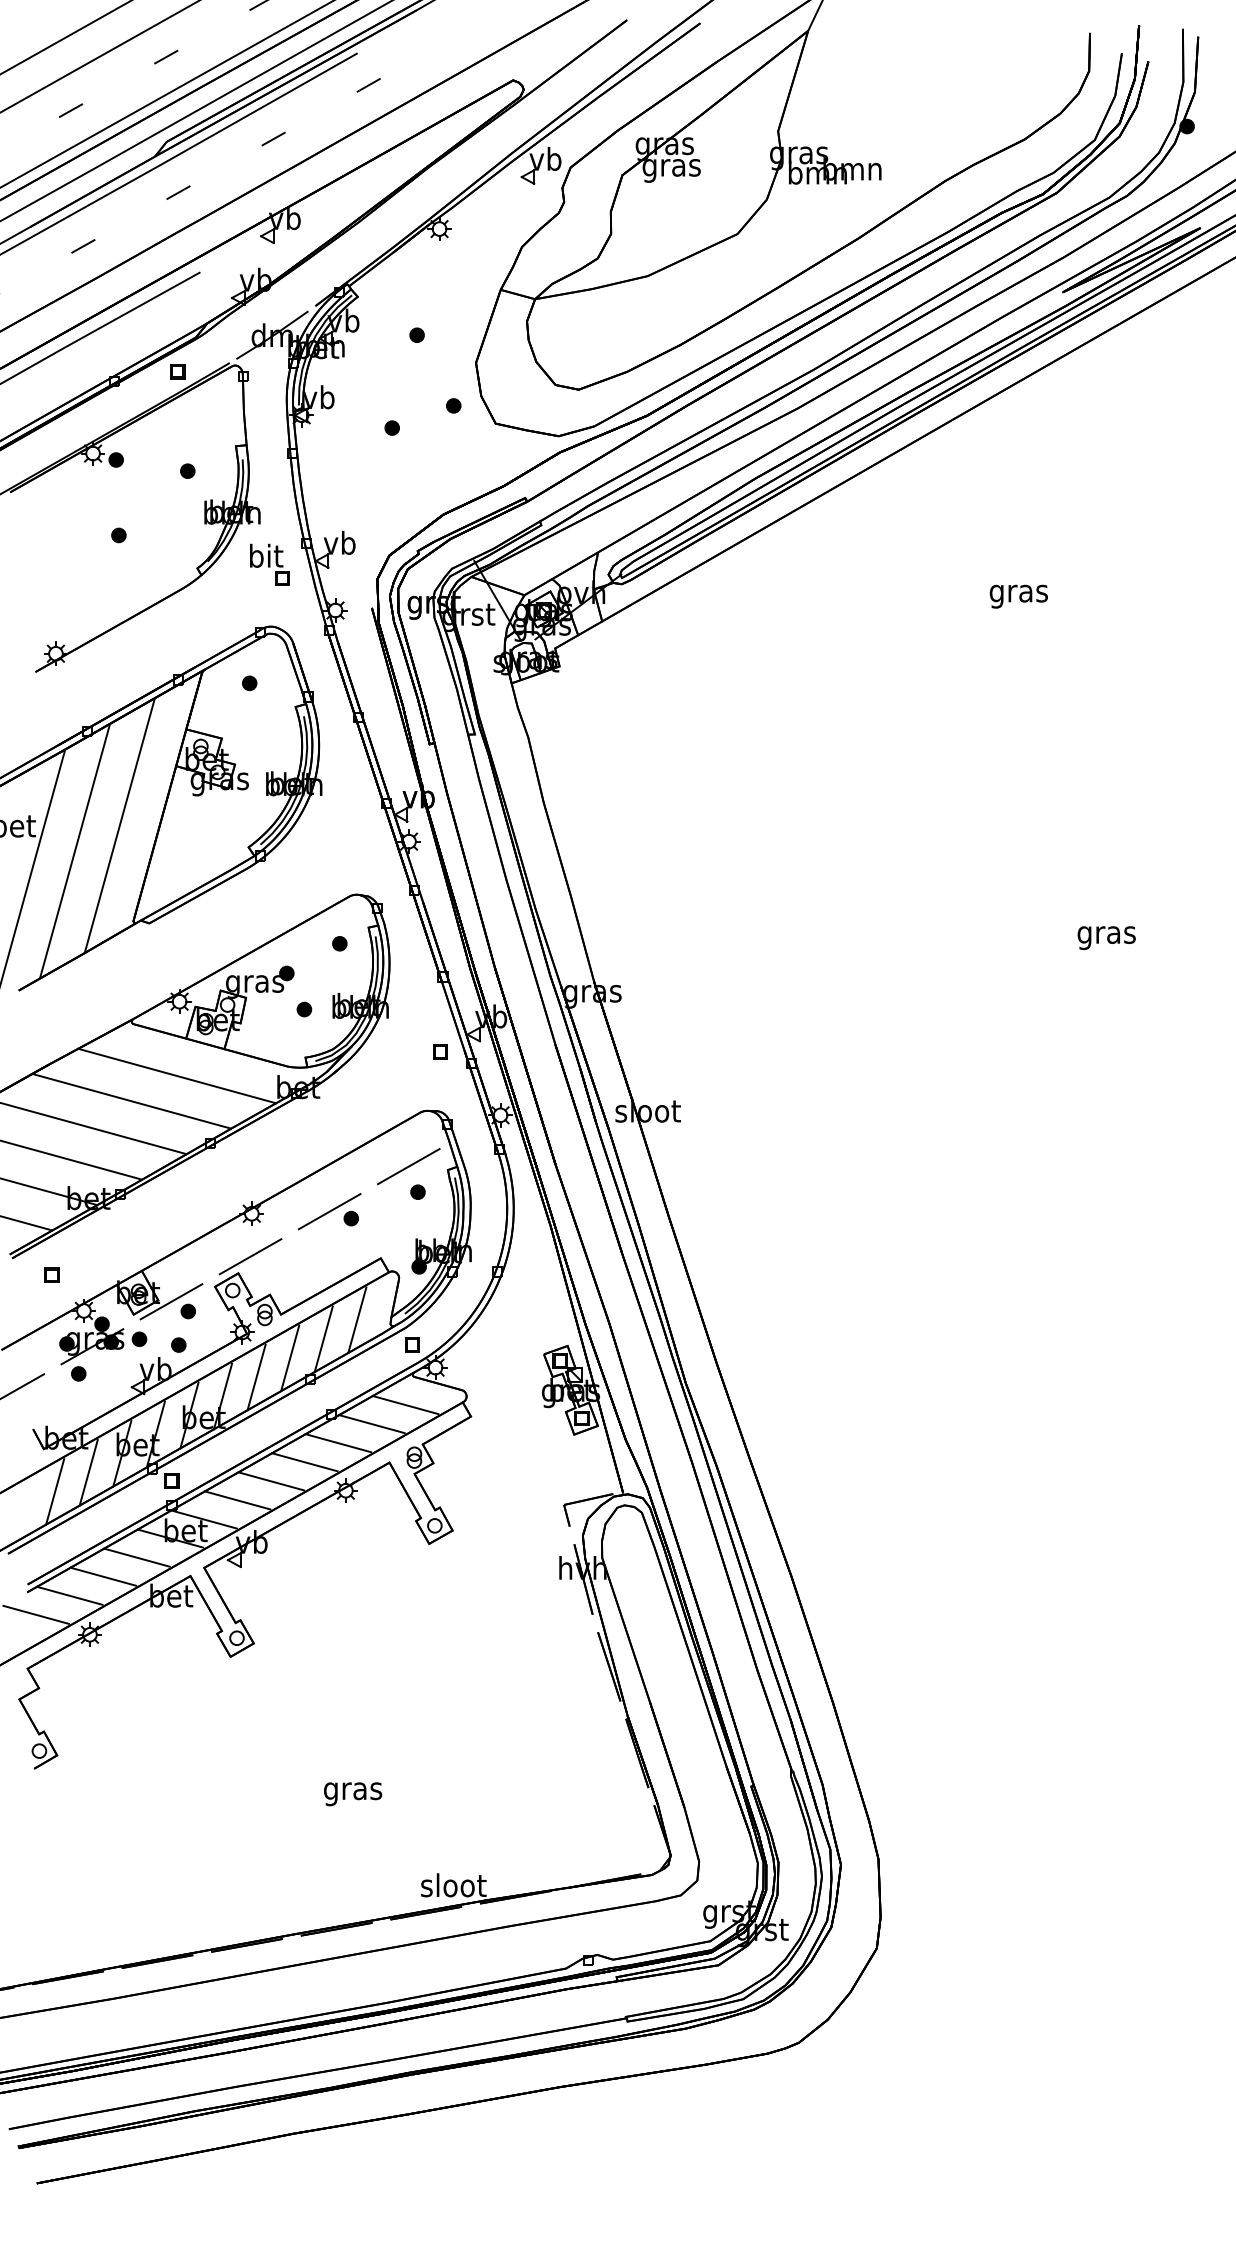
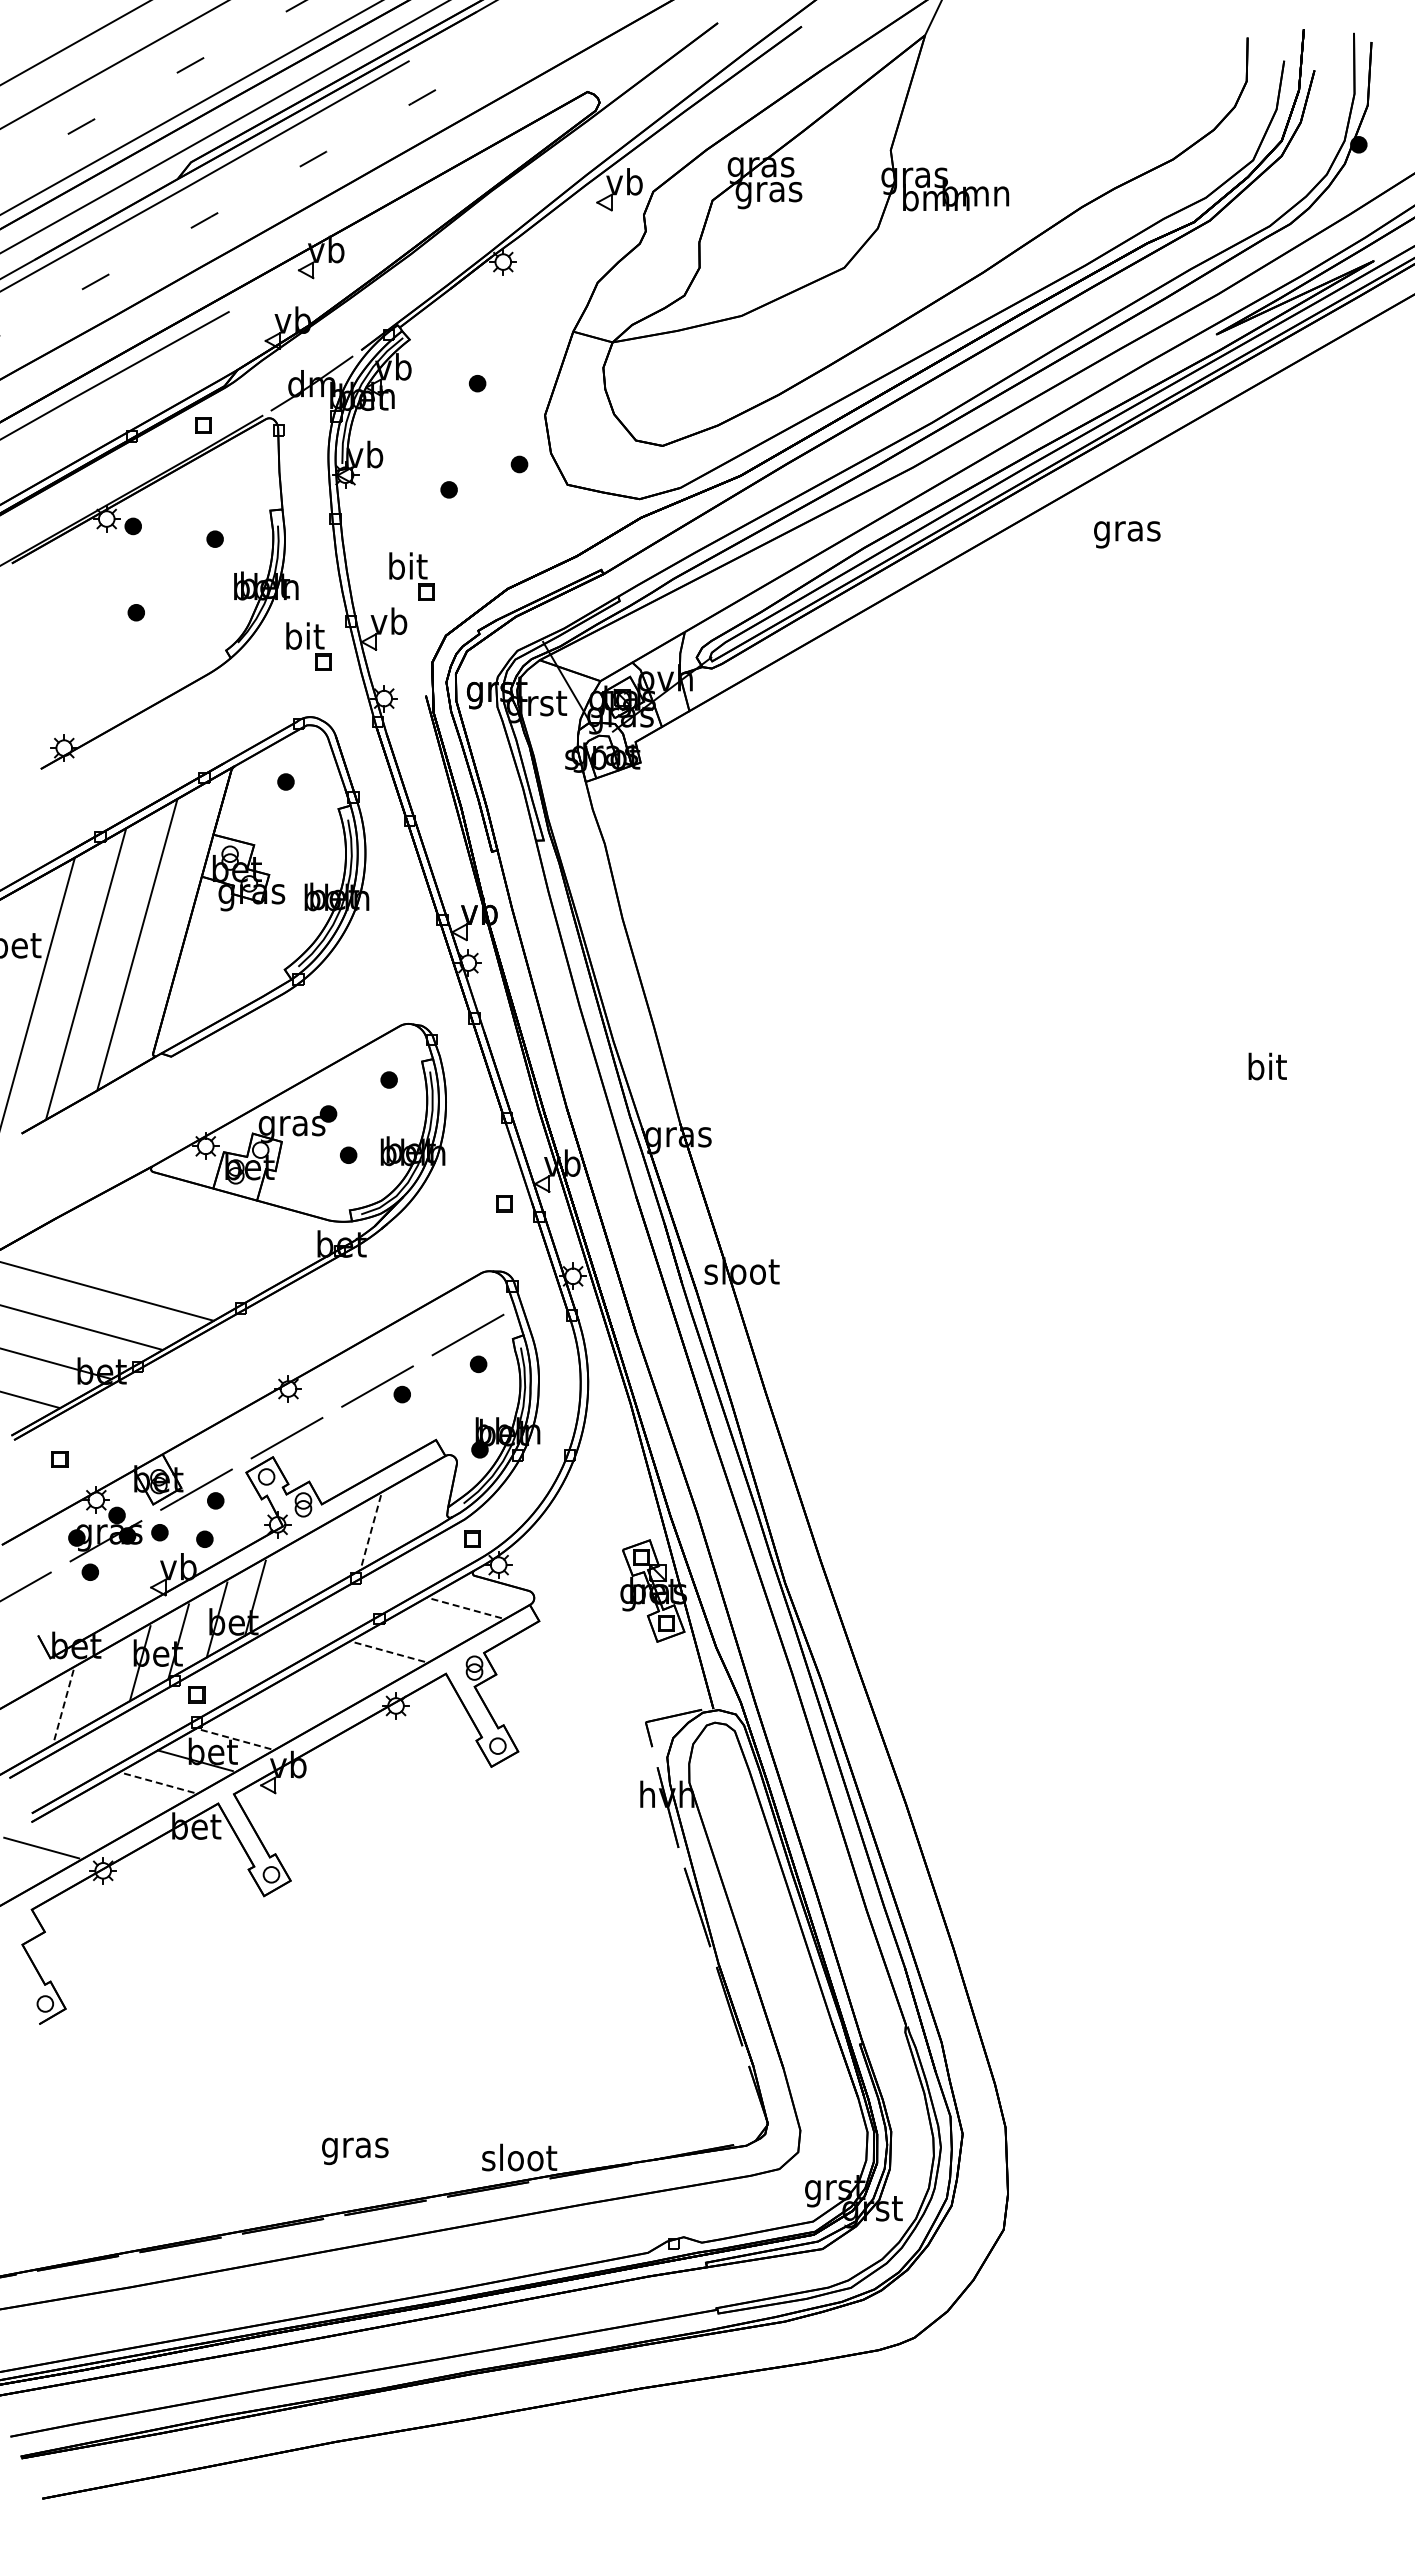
part: (359, 503) -> (411, 576), added
text: (1019, 596) -> (1127, 534), moved
text: (1106, 934) -> (1266, 1069), gras -> bit
line: (176, 1076) -> (202, 1231), removed
line: (131, 1101) -> (150, 1260), removed
line: (356, 1319) -> (408, 1510), removed
line: (323, 1339) -> (370, 1532), solid -> dashed
line: (290, 1358) -> (332, 1554), removed
line: (256, 1376) -> (293, 1575), removed
line: (405, 1404) -> (464, 1607), solid -> dashed
line: (371, 1423) -> (425, 1629), removed
line: (338, 1443) -> (387, 1651), solid -> dashed
line: (304, 1462) -> (348, 1673), removed
line: (88, 1472) -> (101, 1685), removed
line: (271, 1480) -> (310, 1694), removed
line: (55, 1492) -> (63, 1707), solid -> dashed
line: (237, 1499) -> (271, 1716), removed
line: (203, 1519) -> (233, 1738), solid -> dashed
line: (136, 1557) -> (156, 1782), solid -> dashed
line: (103, 1576) -> (118, 1804), removed
line: (69, 1595) -> (79, 1825), removed
text: (353, 1794) -> (355, 2151), moved

